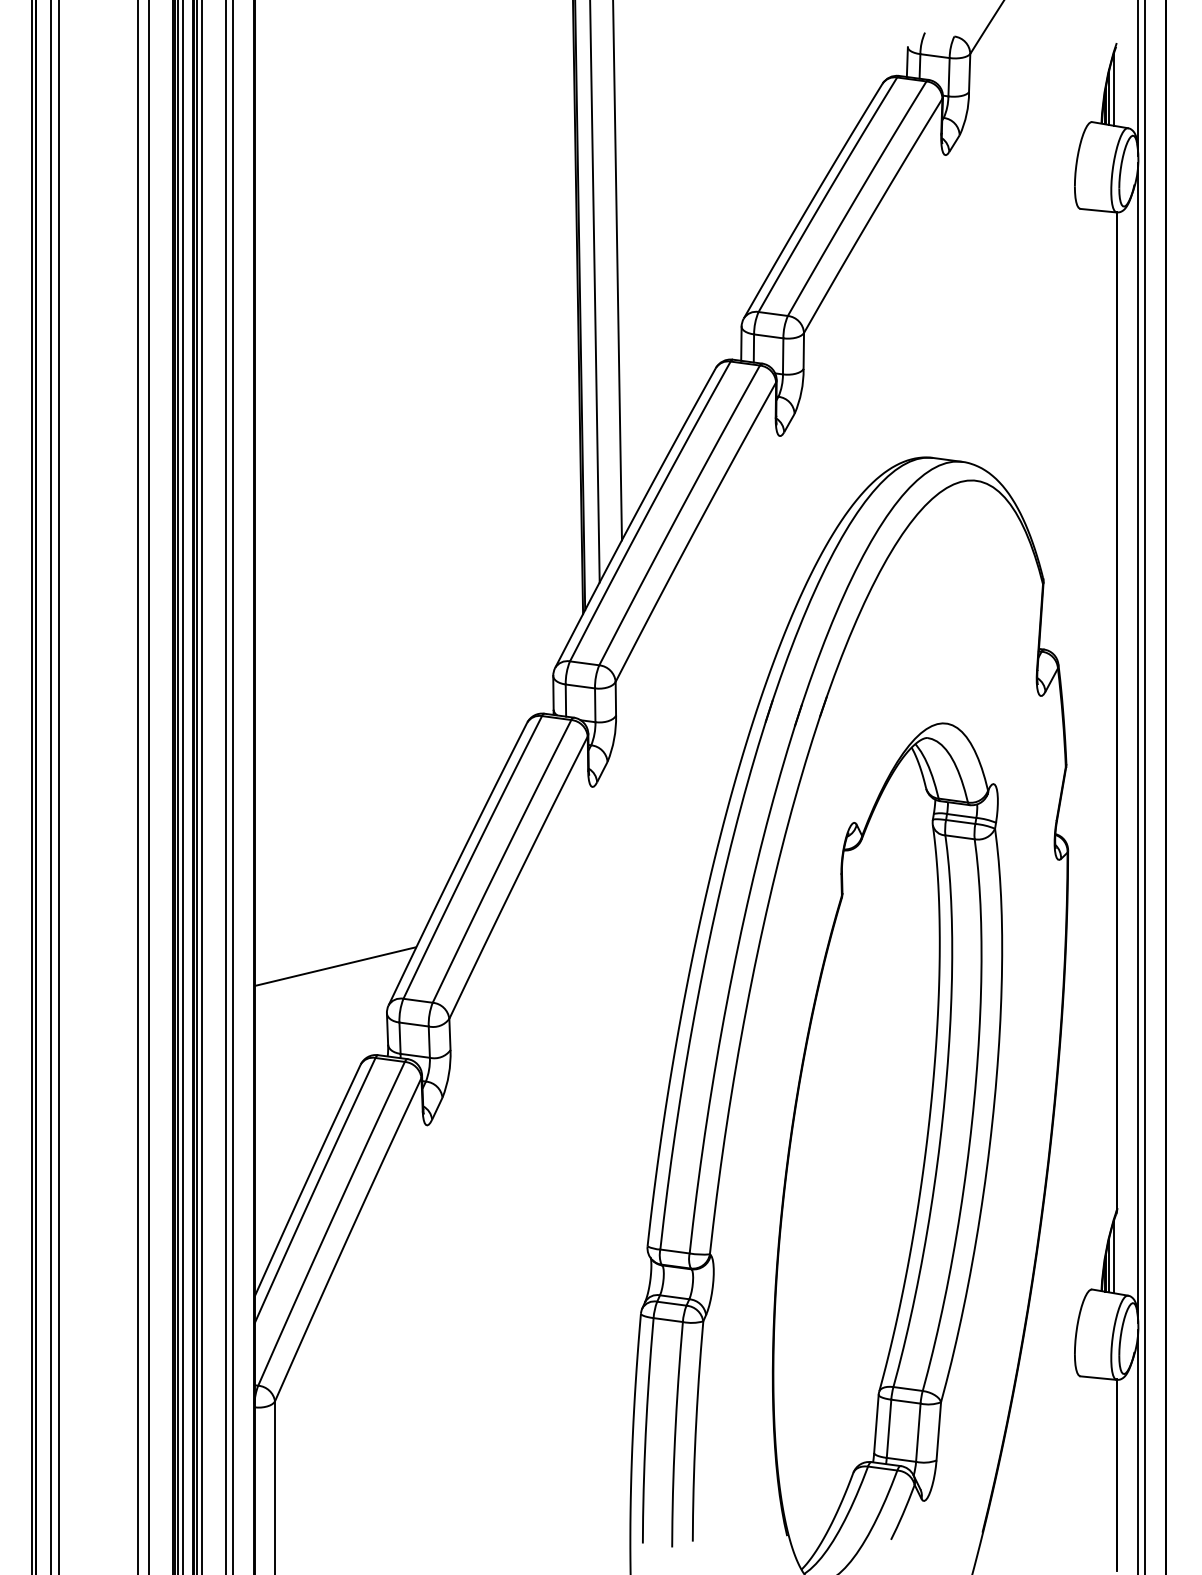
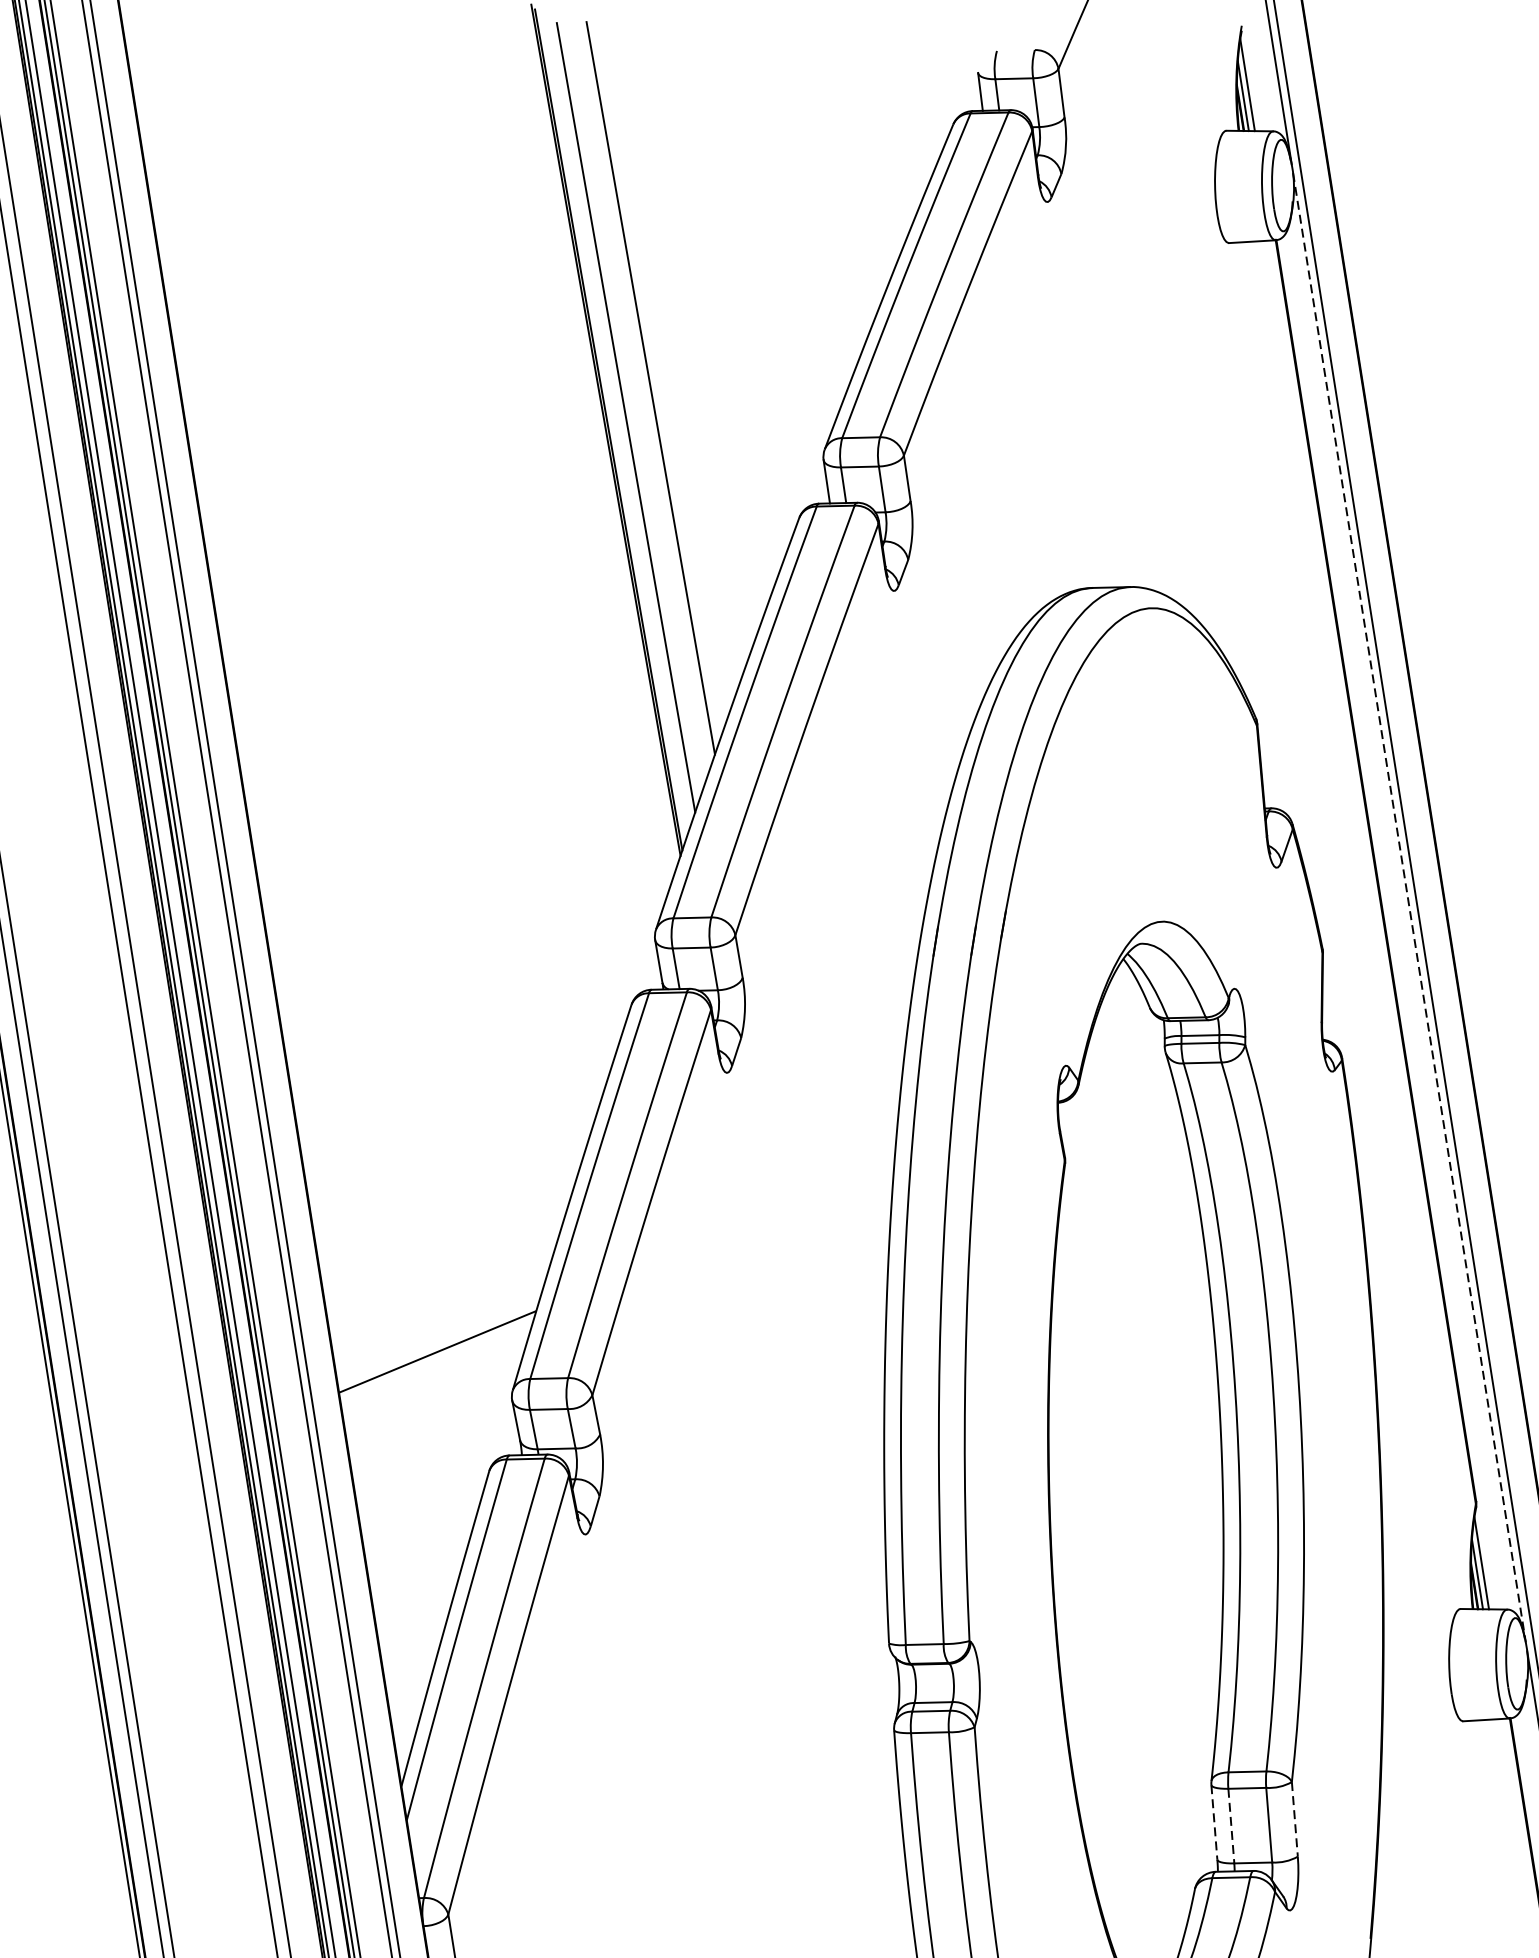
line: (1138, 743) -> (1409, 908), solid -> dashed
line: (876, 1424) -> (1214, 1823), solid -> dashed
line: (889, 1429) -> (1232, 1826), solid -> dashed
line: (938, 1431) -> (1294, 1819), solid -> dashed

